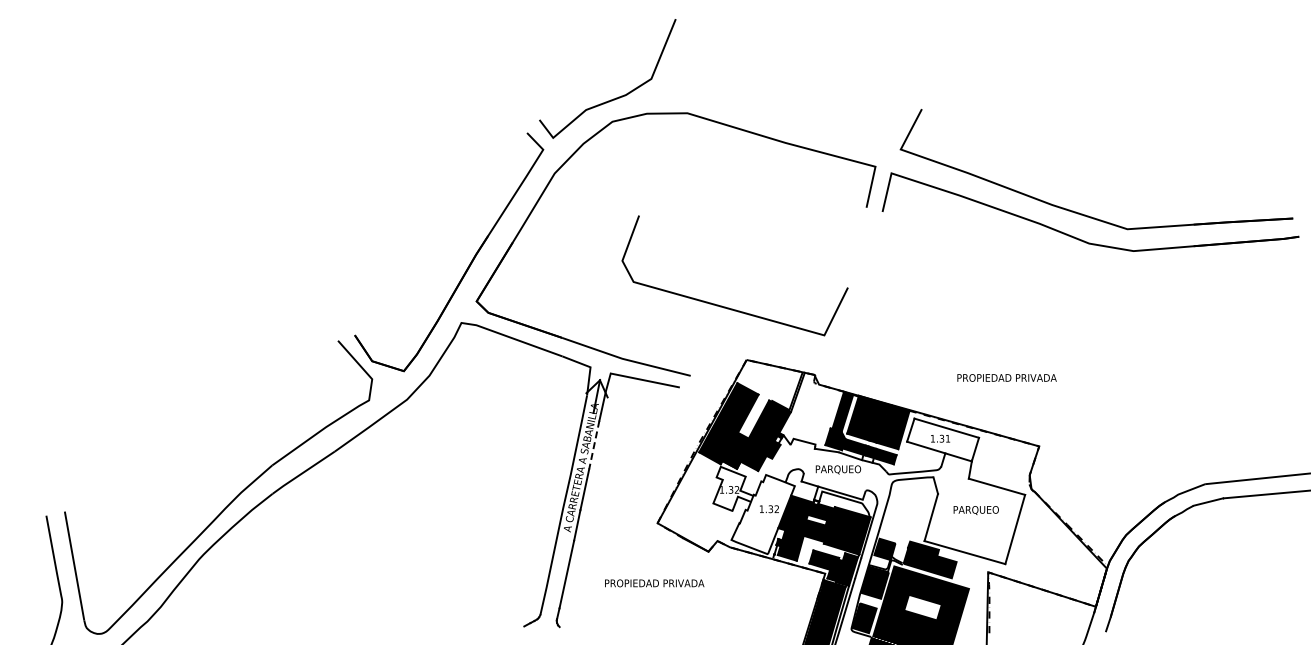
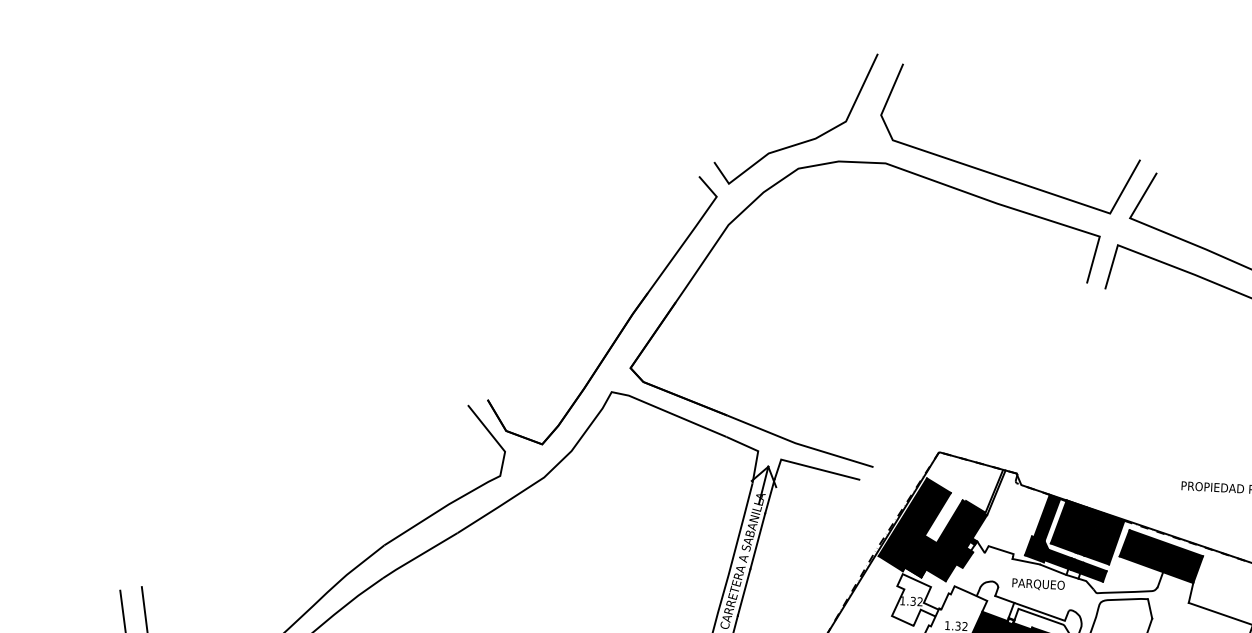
line: (725, 306) -> (997, 174), moved
fill: (943, 439) -> (1161, 556), added
line: (594, 445) -> (758, 541), dashed -> solid

